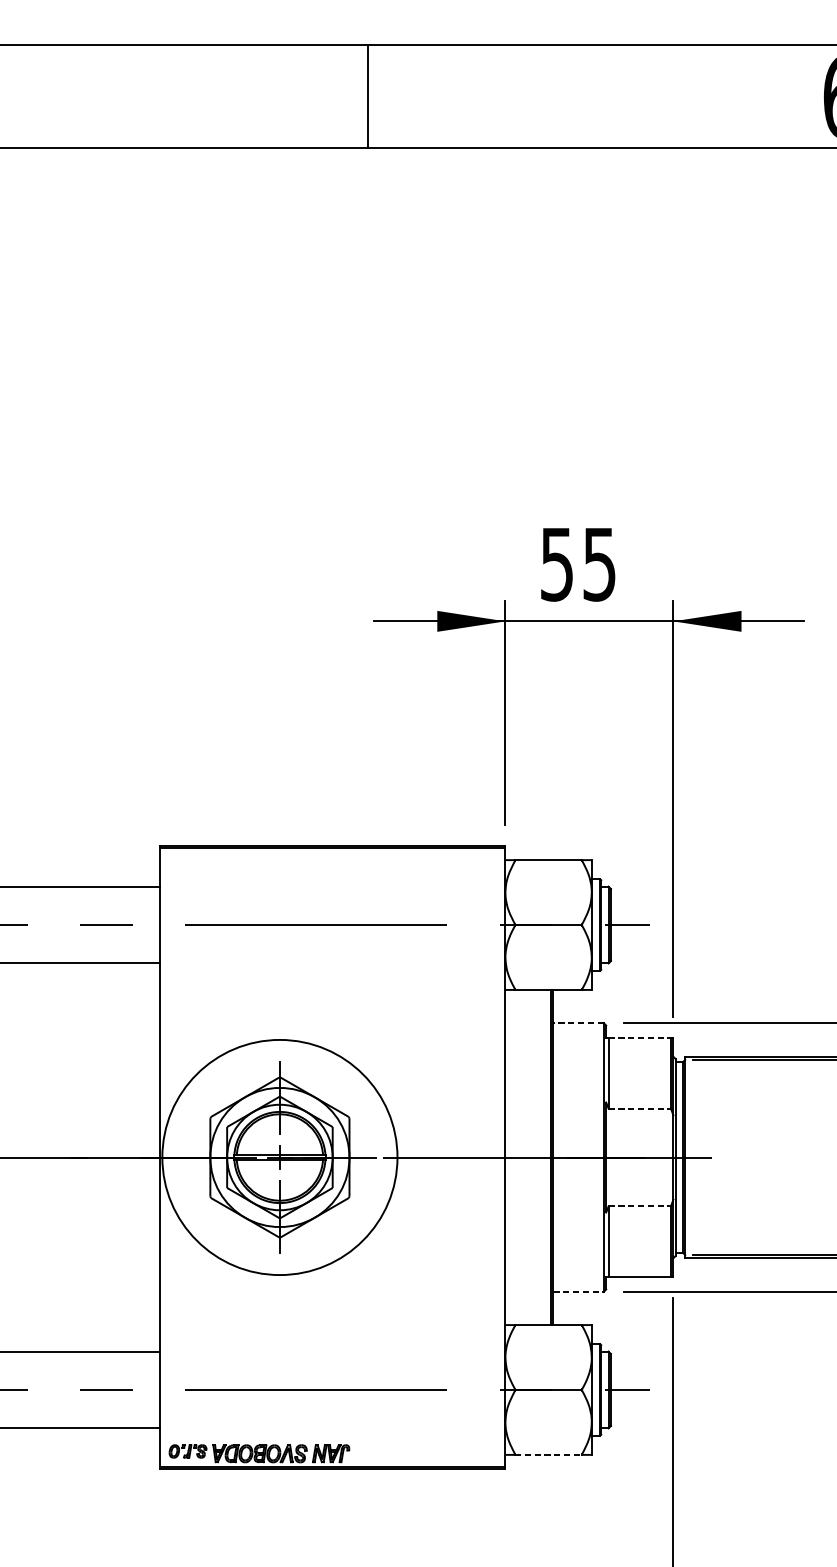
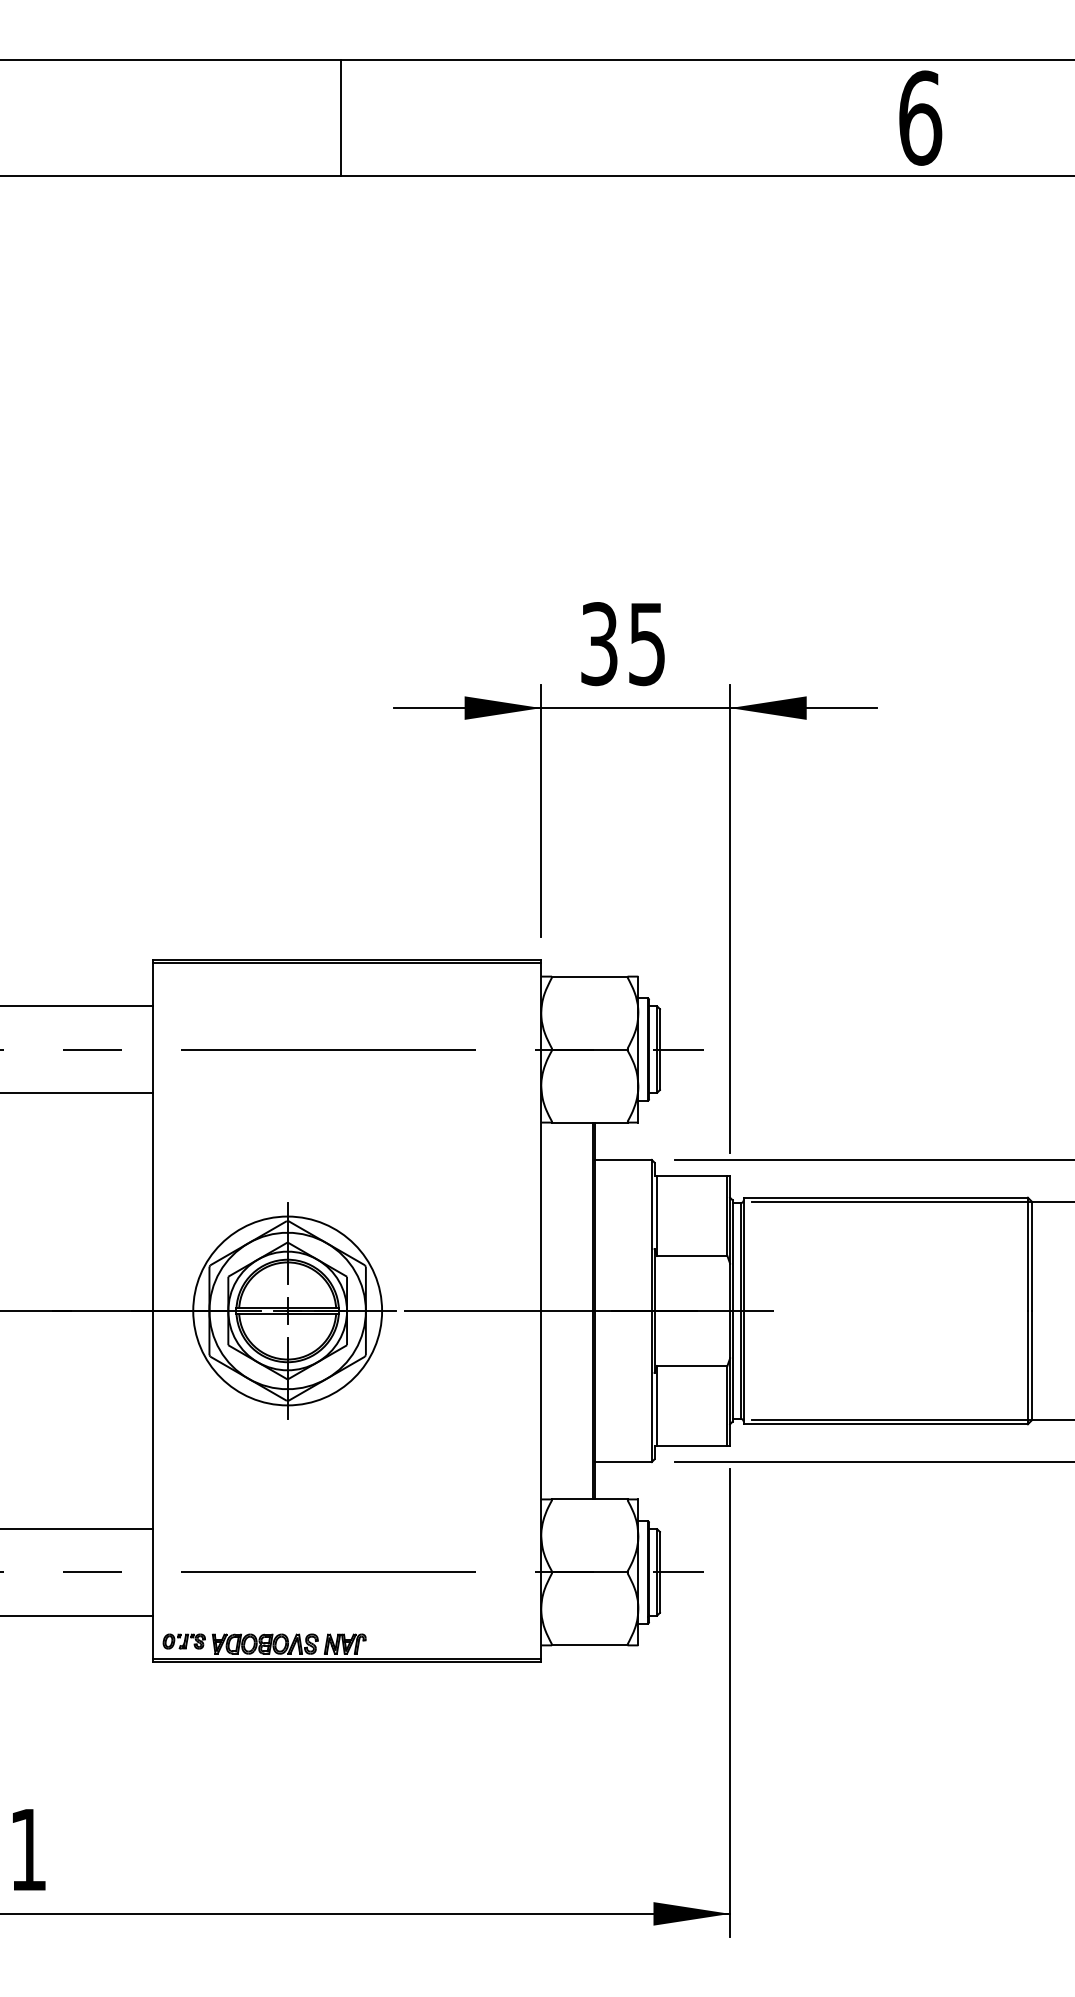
line: (367, 96) -> (341, 117), moved
text: (557, 563) -> (599, 643), 55 -> 35
line: (578, 1022) -> (623, 1159), dashed -> solid
line: (639, 1037) -> (692, 1176), dashed -> solid
line: (639, 1108) -> (692, 1255), dashed -> solid
circle: (279, 1157) -> (287, 1310), size x0.71
line: (639, 1206) -> (692, 1366), dashed -> solid
line: (579, 1292) -> (624, 1462), dashed -> solid
line: (548, 1454) -> (589, 1645), dashed -> solid

